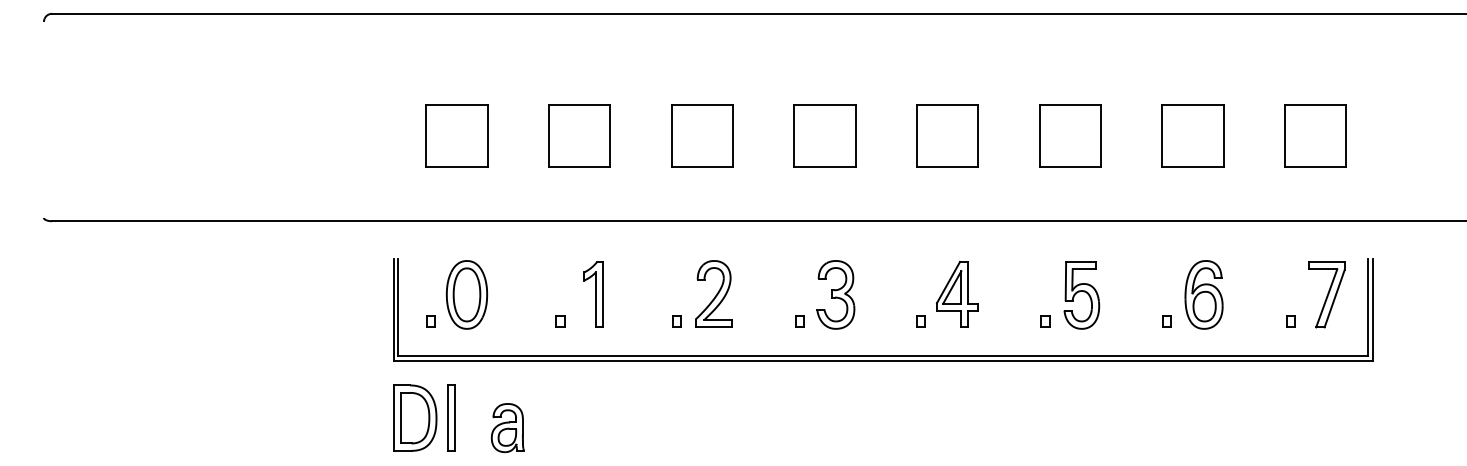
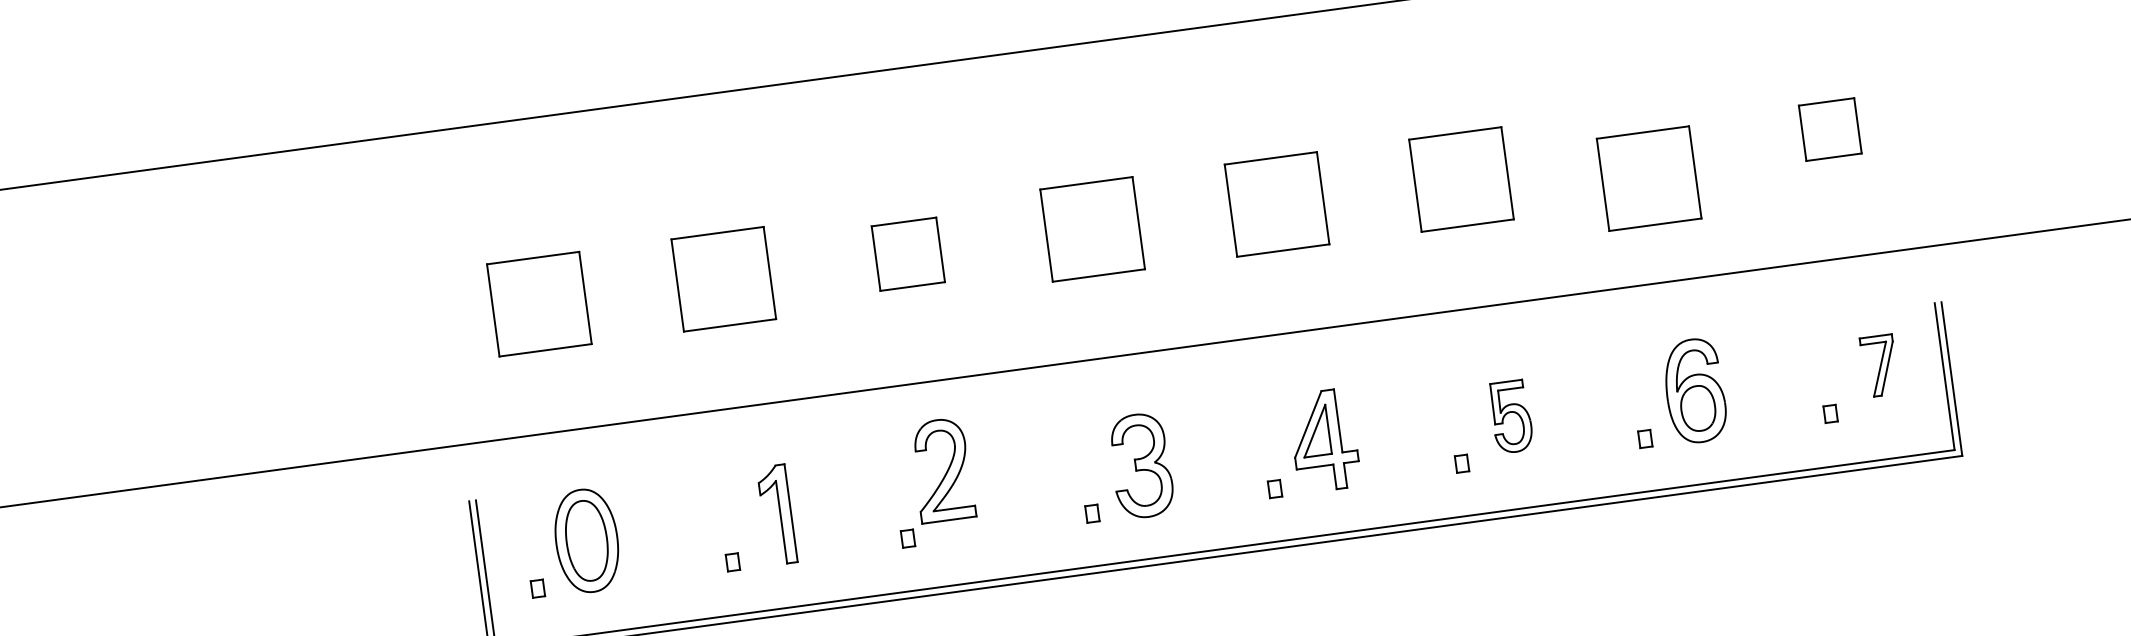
part: (702, 135) -> (908, 253), size x0.7
part: (1192, 135) -> (1648, 177), moved
part: (1315, 135) -> (1830, 128), size x0.6
part: (713, 293) -> (942, 469), moved
part: (1326, 294) -> (1879, 365), size x0.6
part: (1081, 295) -> (1510, 416), size x0.7

